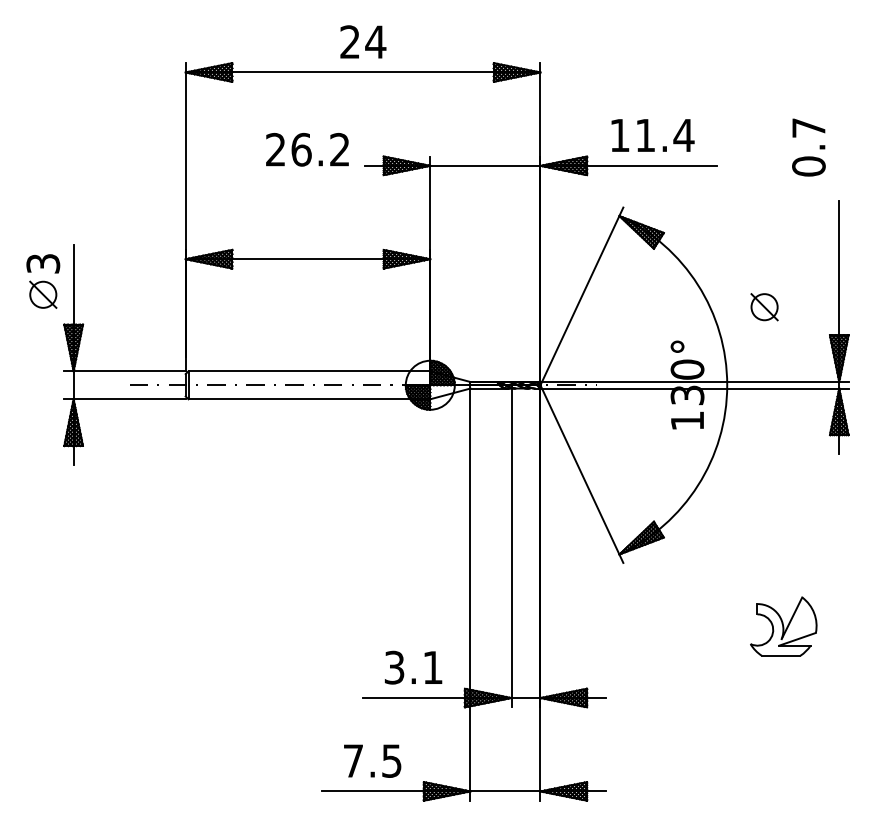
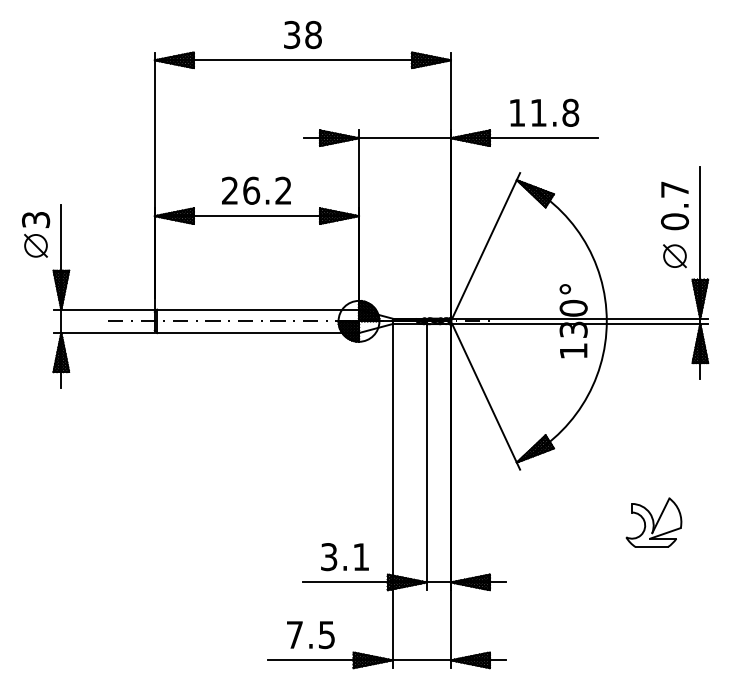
text: (363, 41) -> (303, 34), 24 -> 38
text: (683, 135) -> (570, 112), 11.4 -> 11.8
text: (808, 146) -> (674, 205), moved
text: (307, 149) -> (256, 190), moved
part: (764, 307) -> (674, 256), moved

